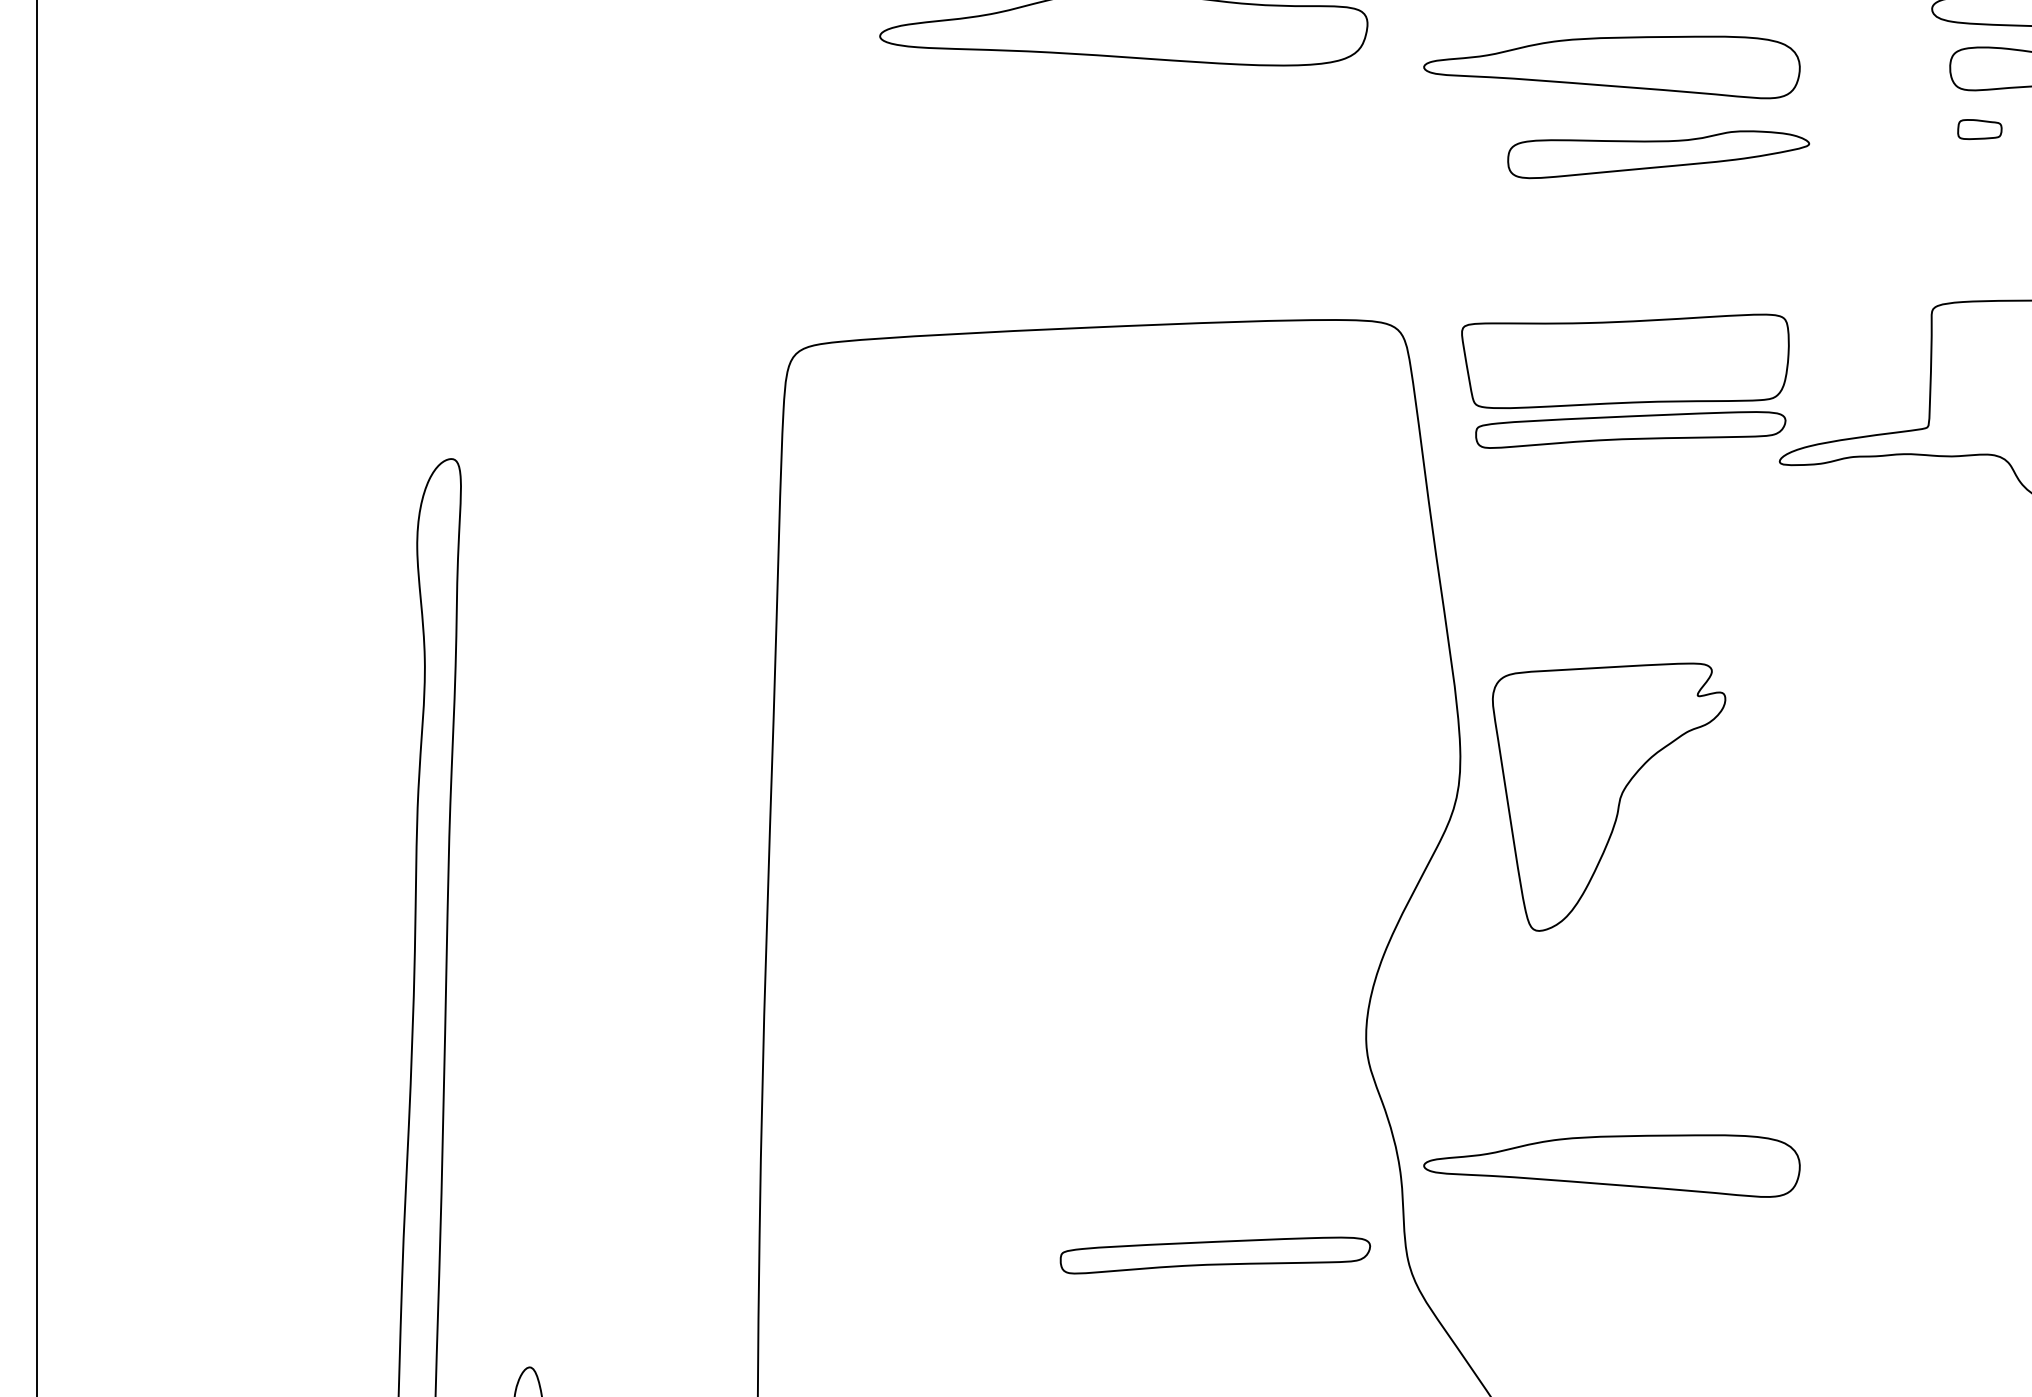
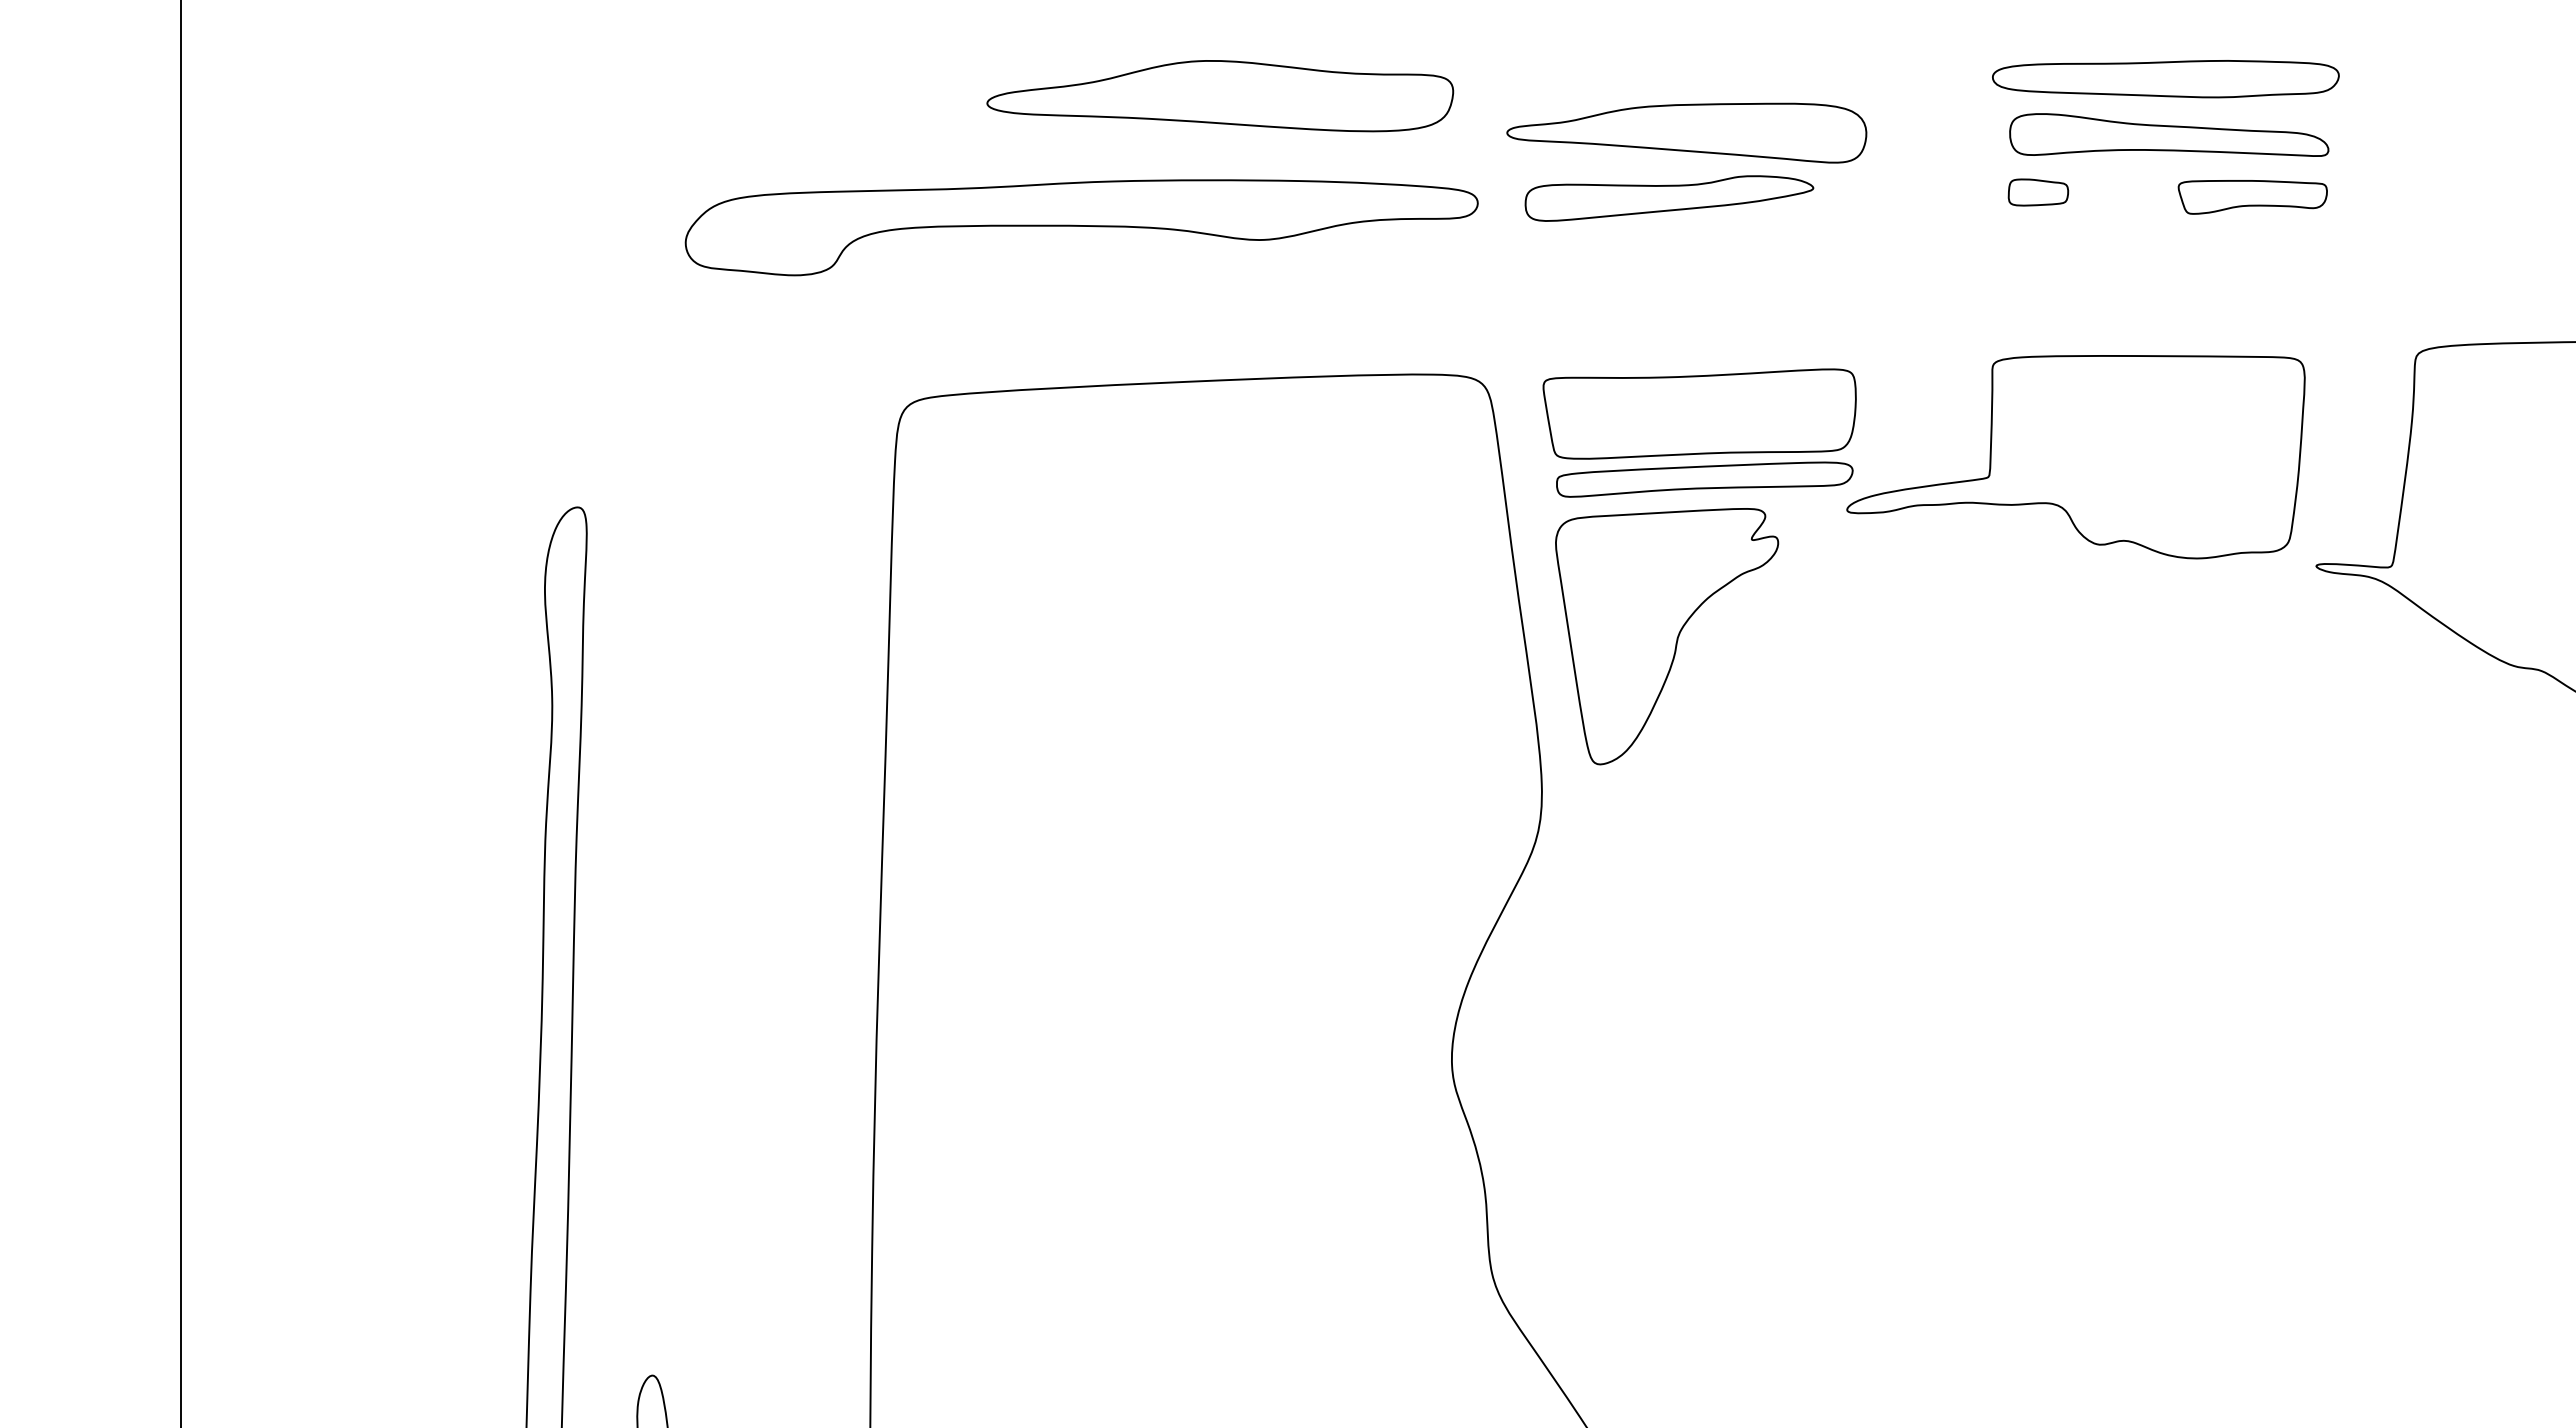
part: (1979, 129) -> (2038, 192), size x1.43
part: (1658, 154) -> (1669, 198), moved
part: (978, 166) -> (1081, 227), added
part: (1609, 797) -> (1667, 636), moved
part: (1611, 1165) -> (1686, 1182), removed
part: (1215, 1255) -> (1307, 1268), removed

